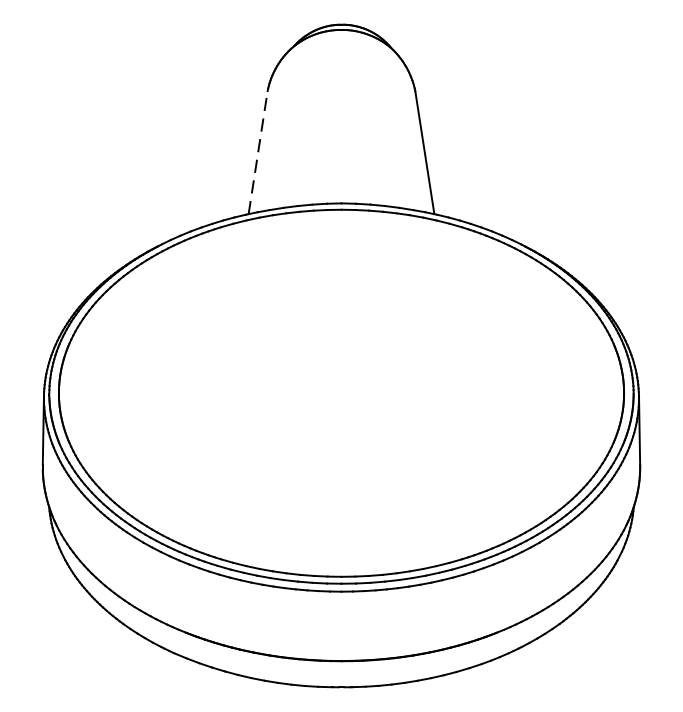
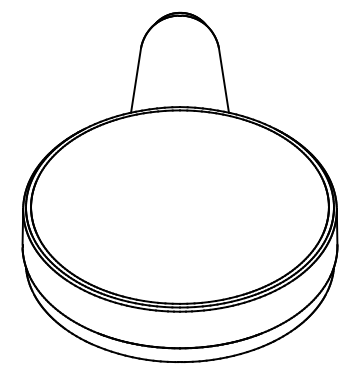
line: (258, 152) -> (136, 80), dashed -> solid

